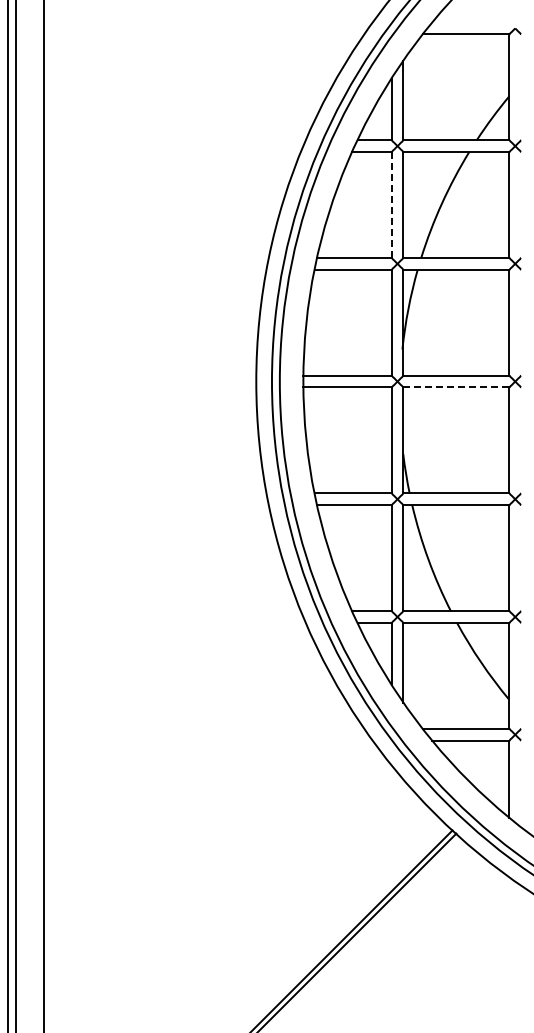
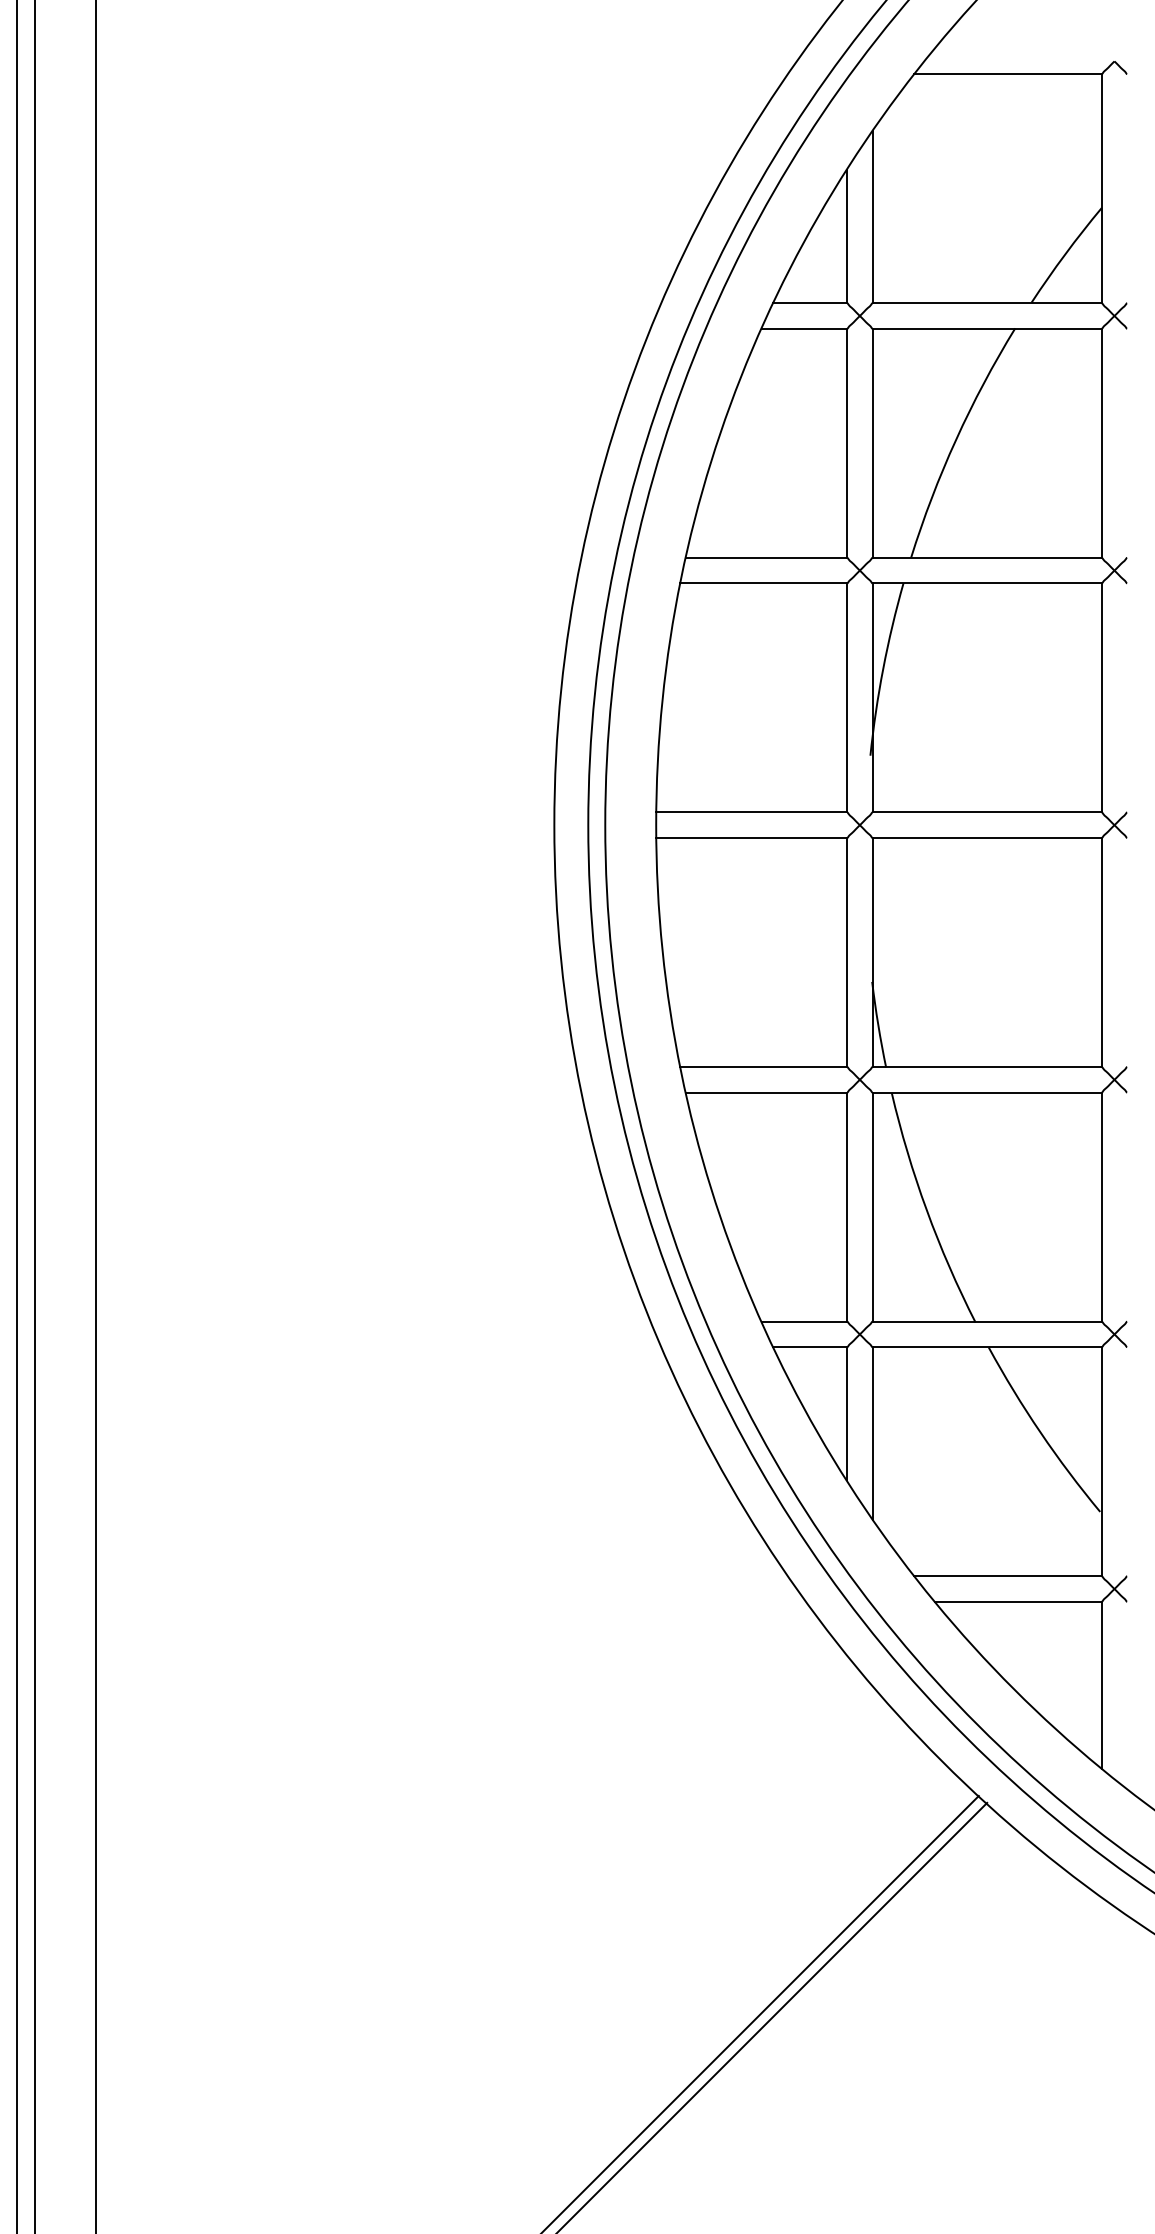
line: (391, 205) -> (846, 444), dashed -> solid
line: (456, 387) -> (987, 837), dashed -> solid

